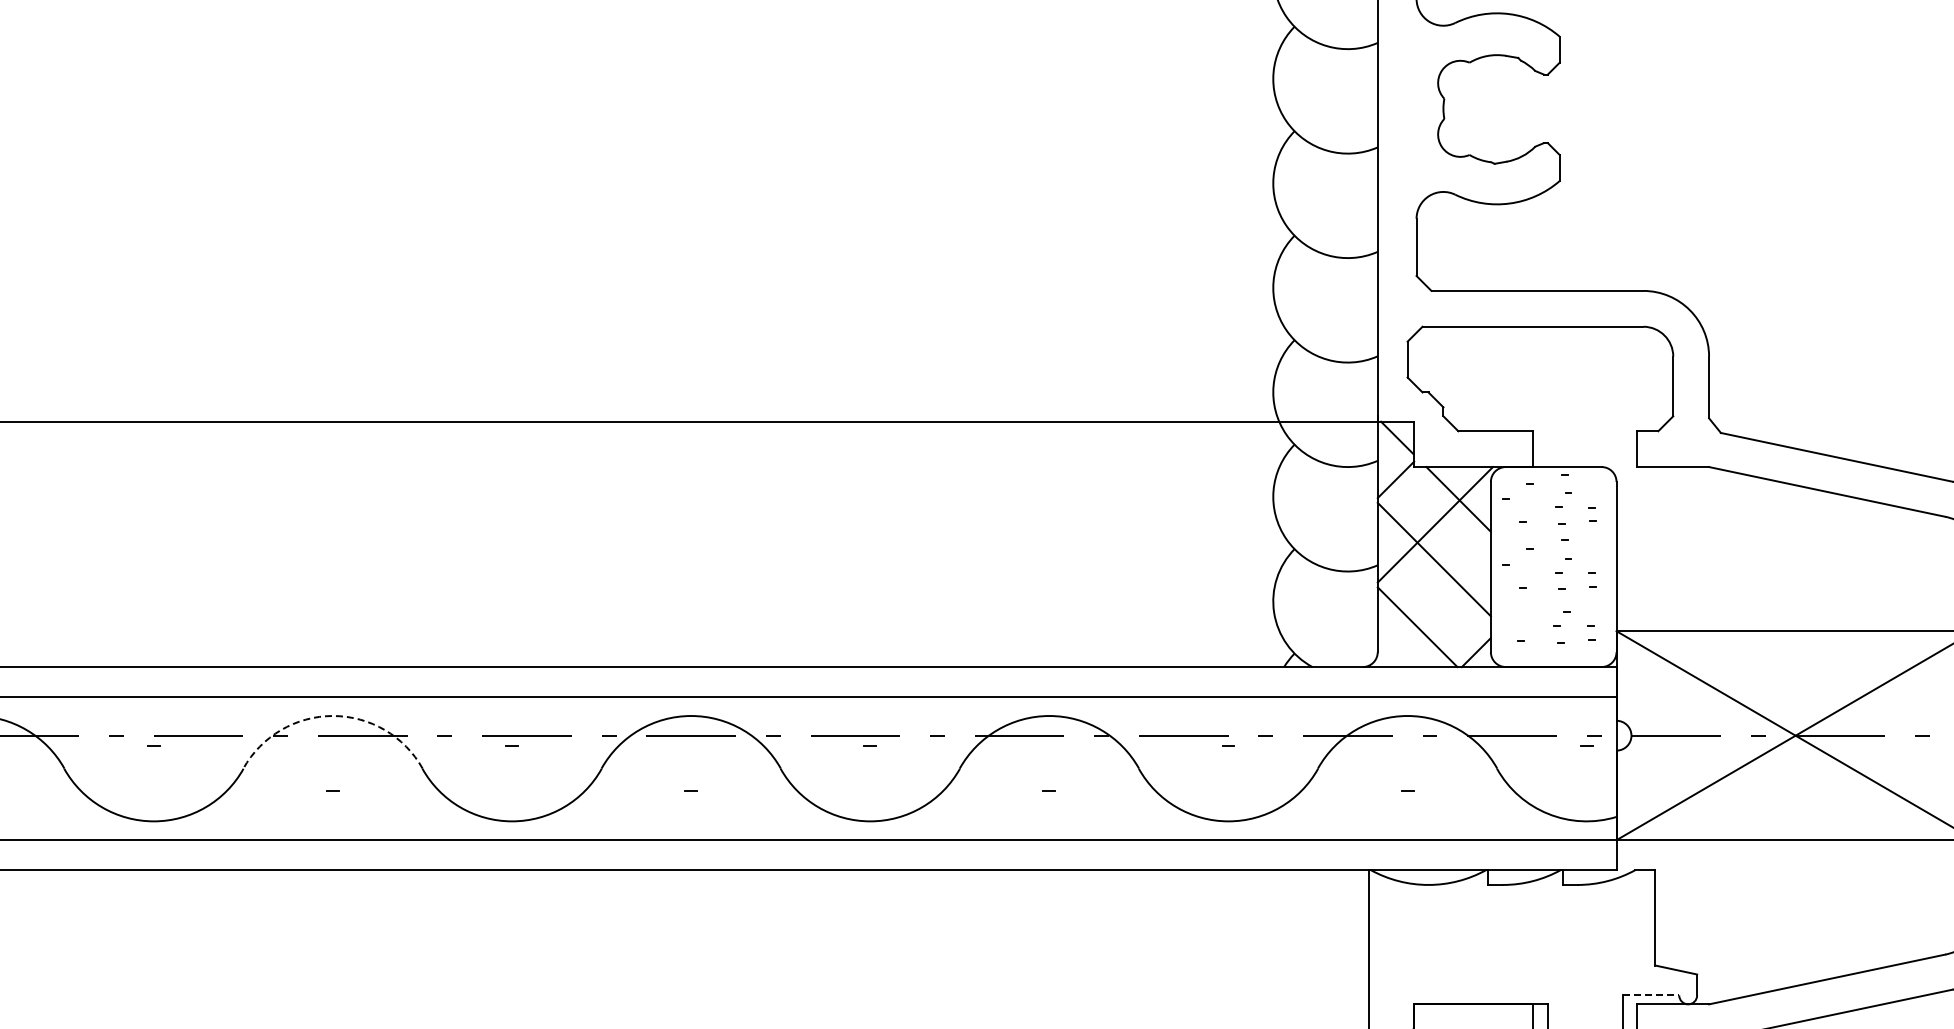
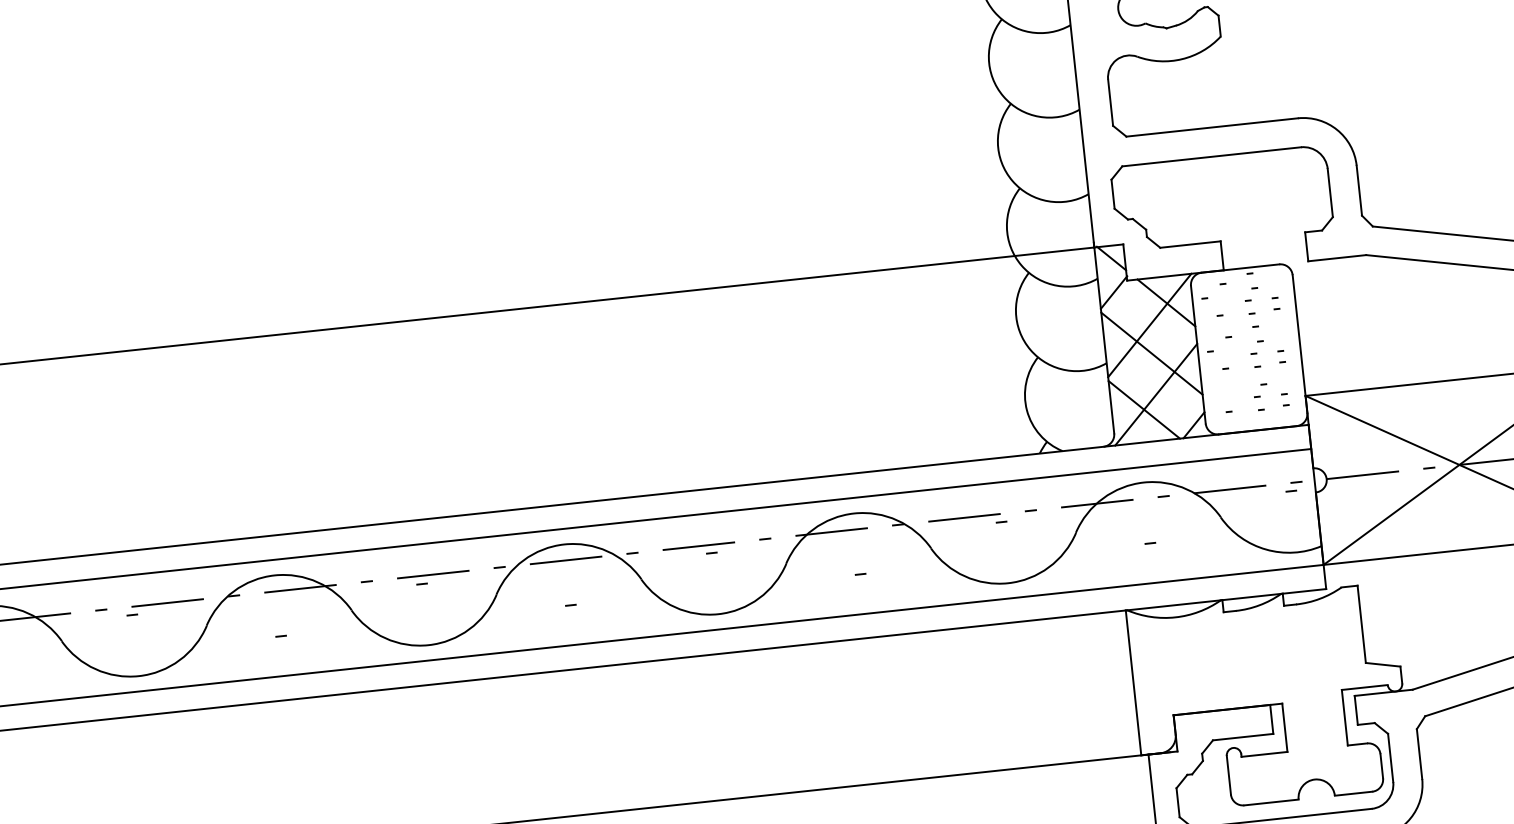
line: (1433, 610) -> (1155, 394), added
arc: (333, 716) -> (275, 575), dashed -> solid
line: (1651, 995) -> (1365, 687), dashed -> solid

